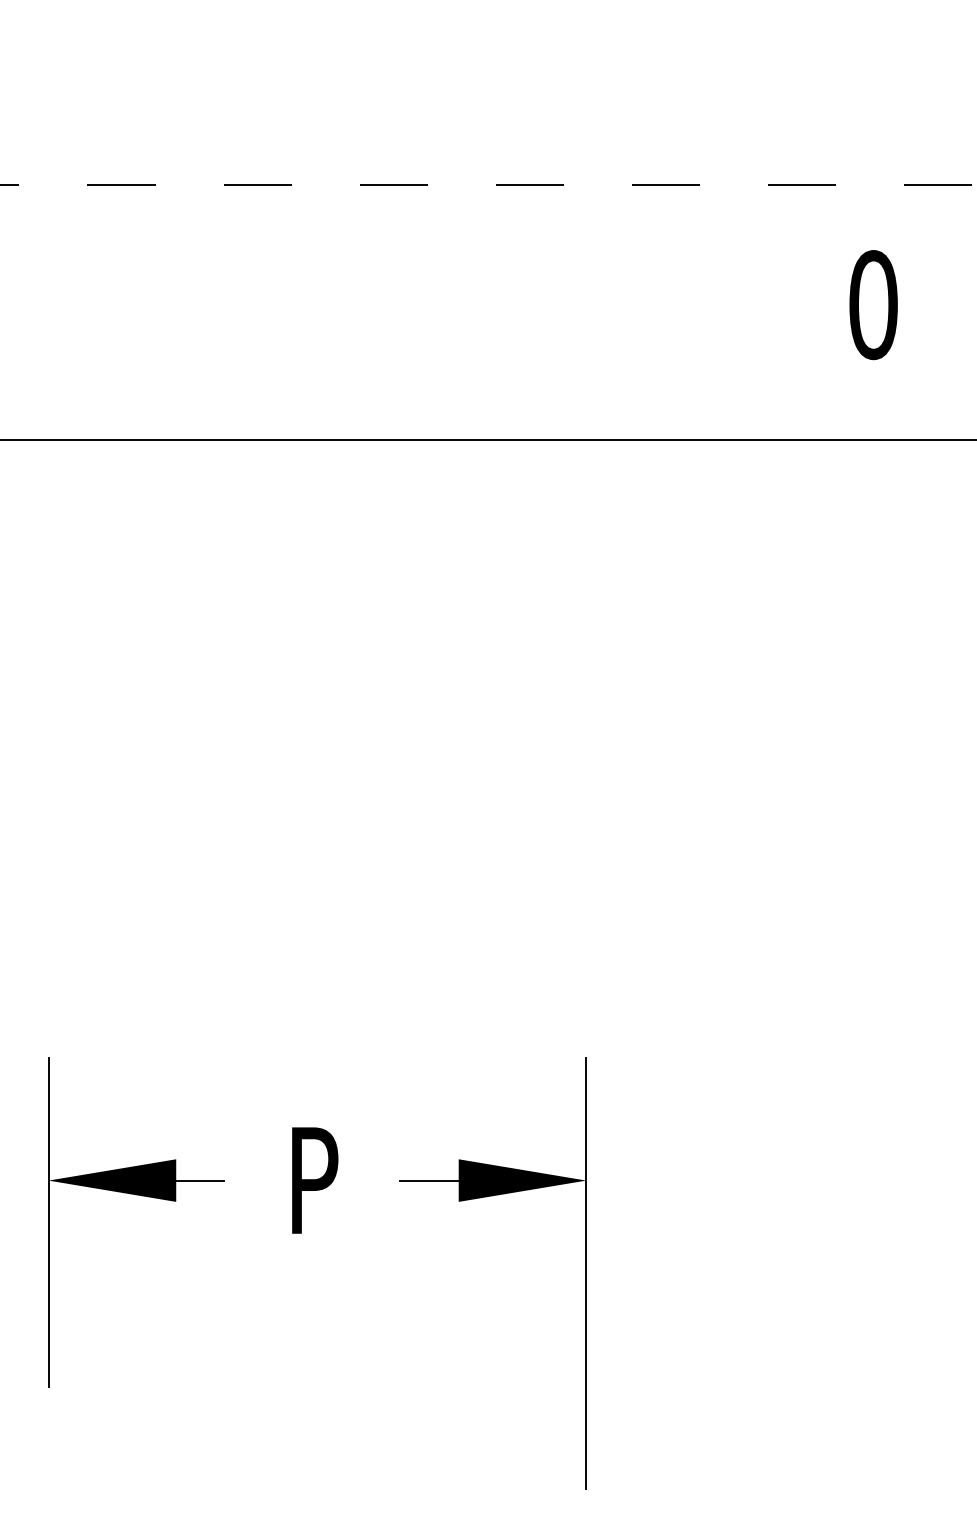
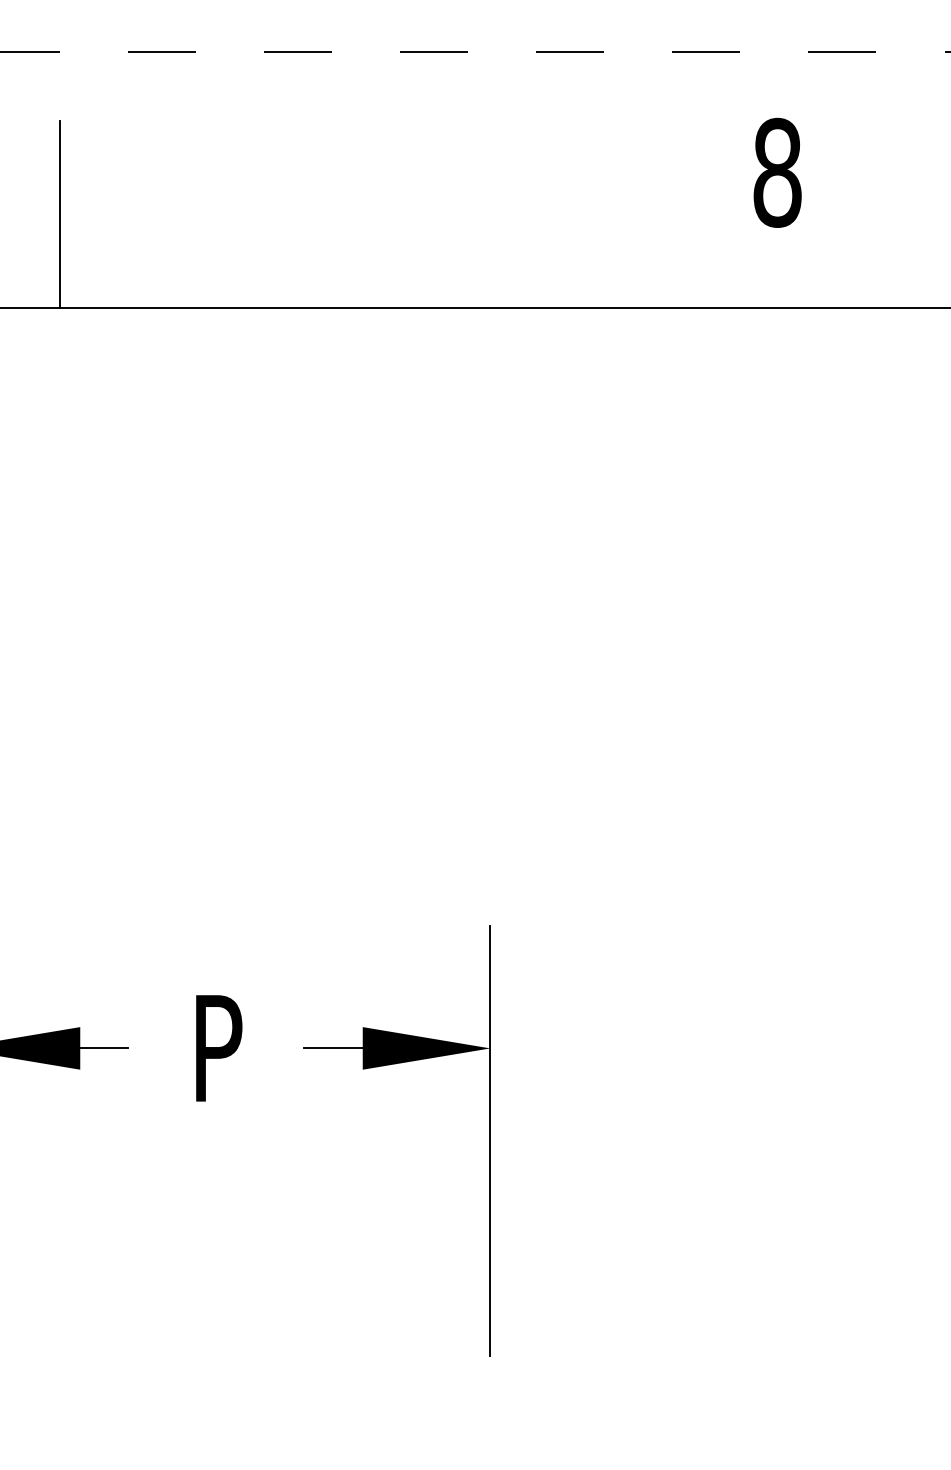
text: (873, 304) -> (777, 172), 0 -> 8
line: (155, 345) -> (59, 213), added

